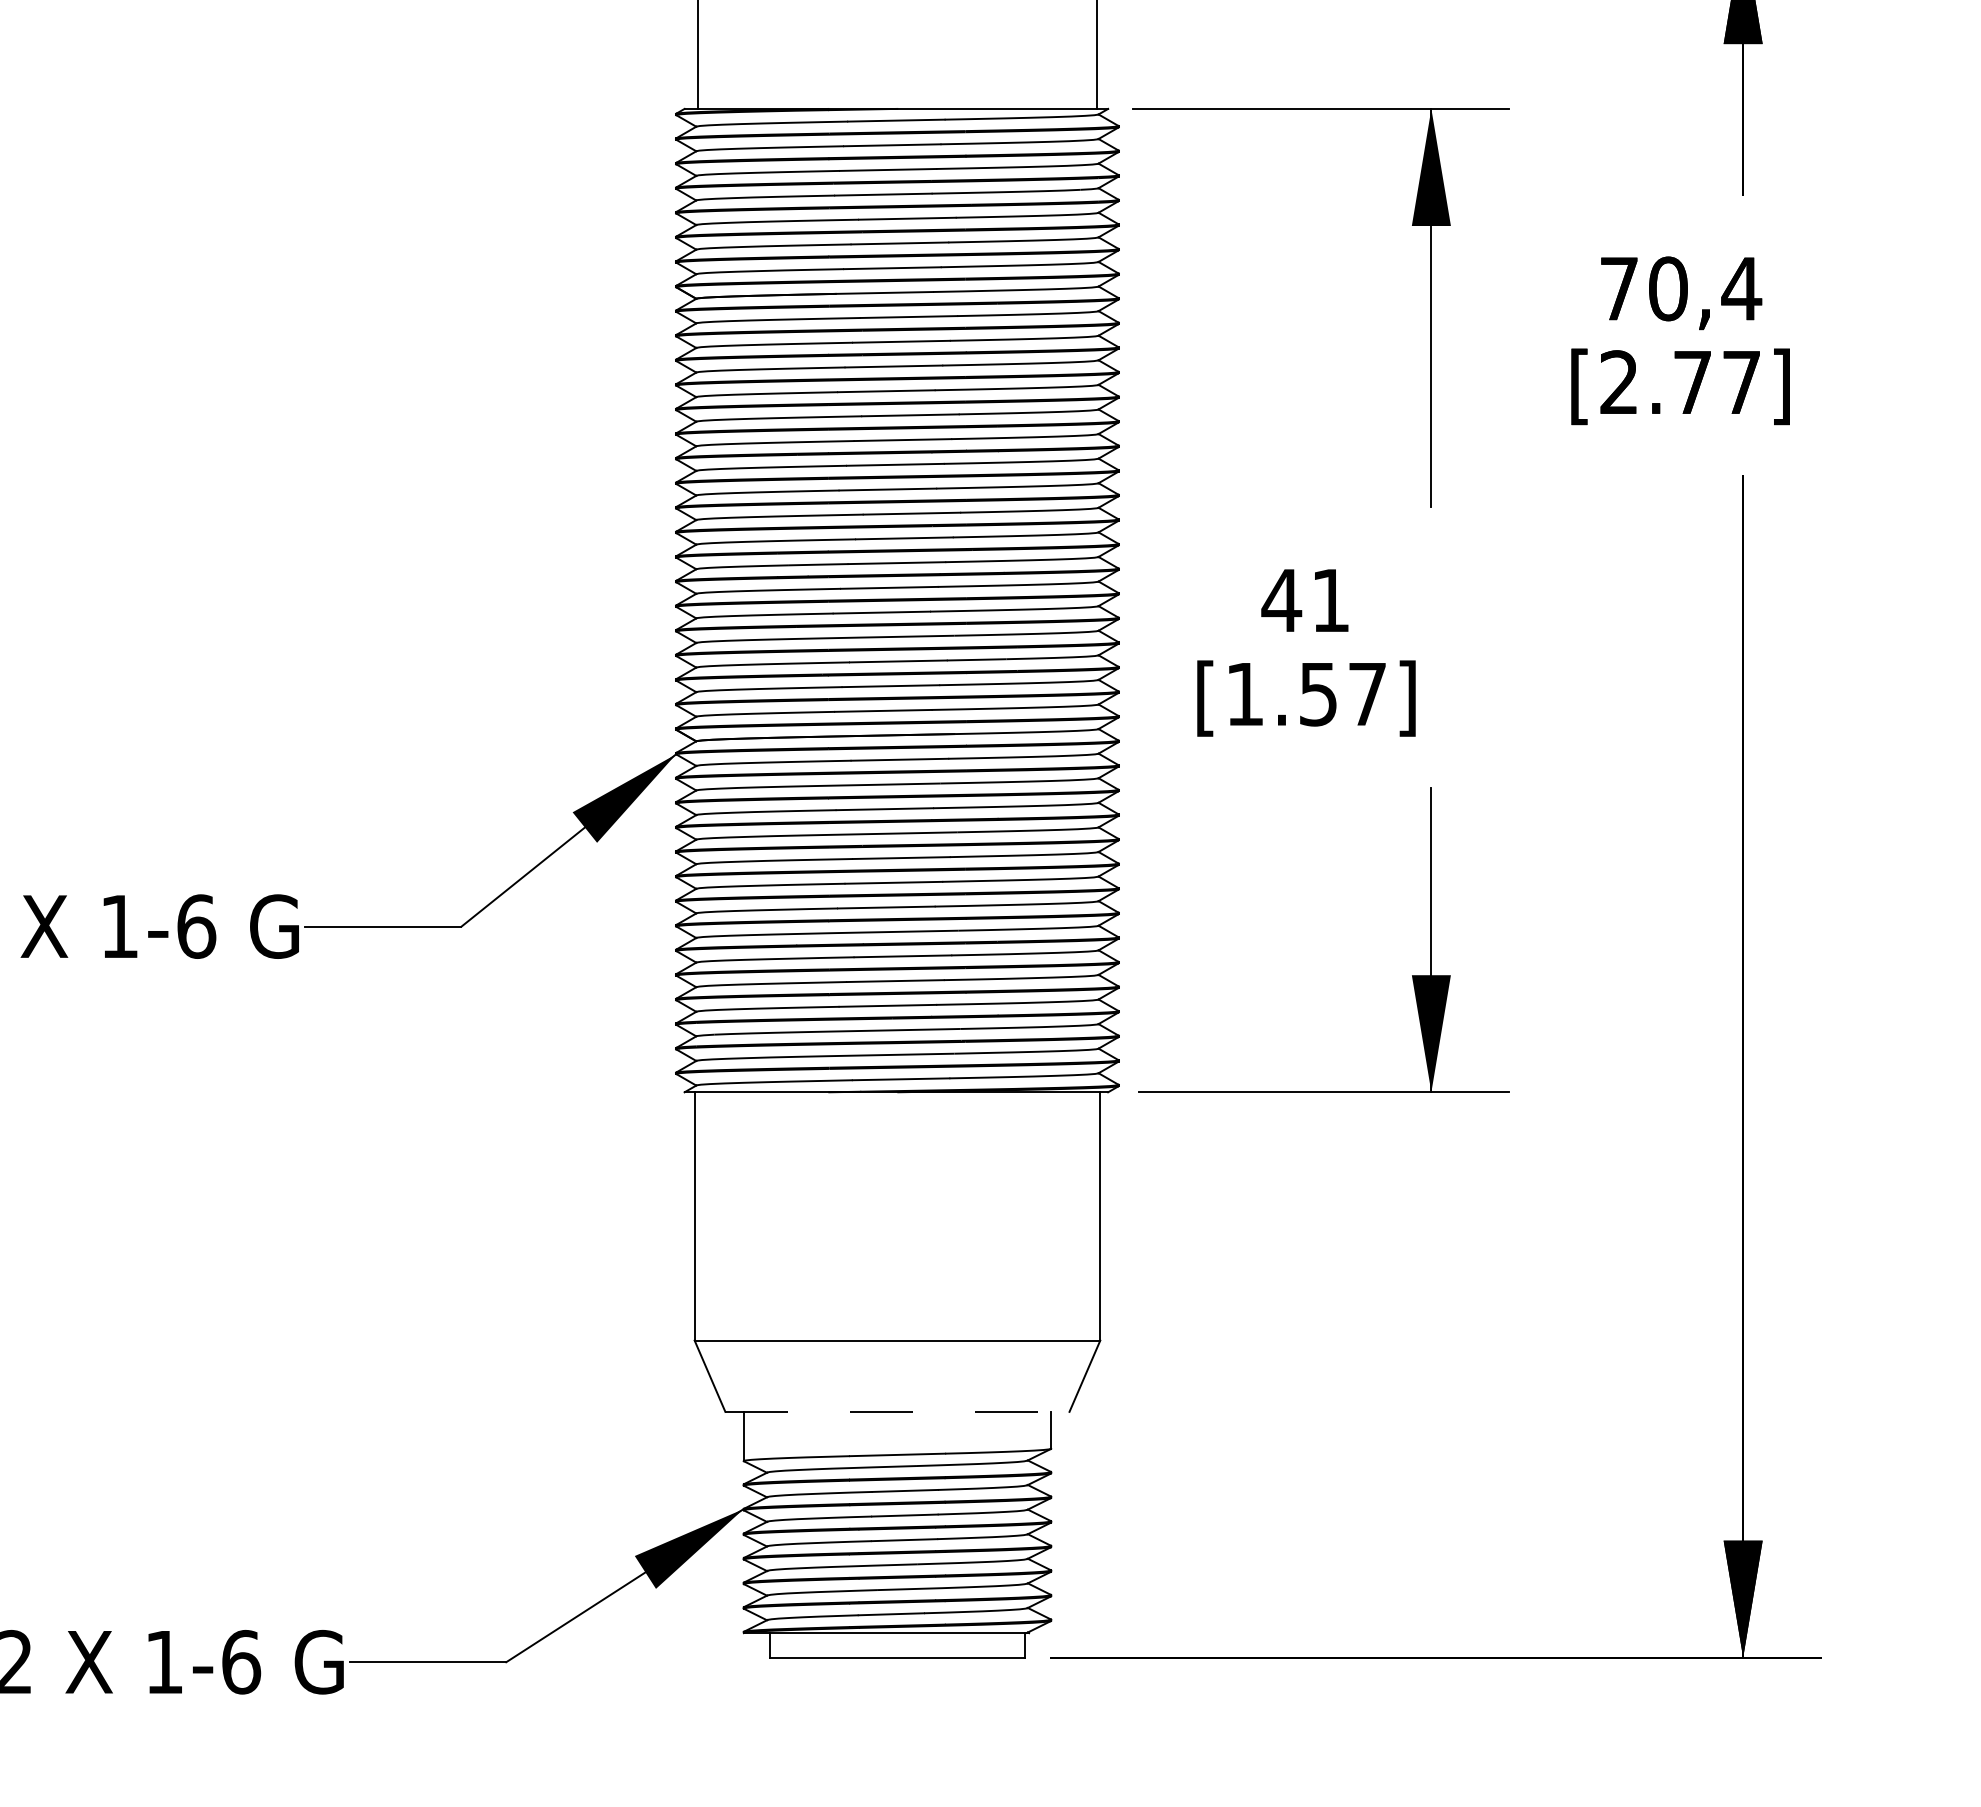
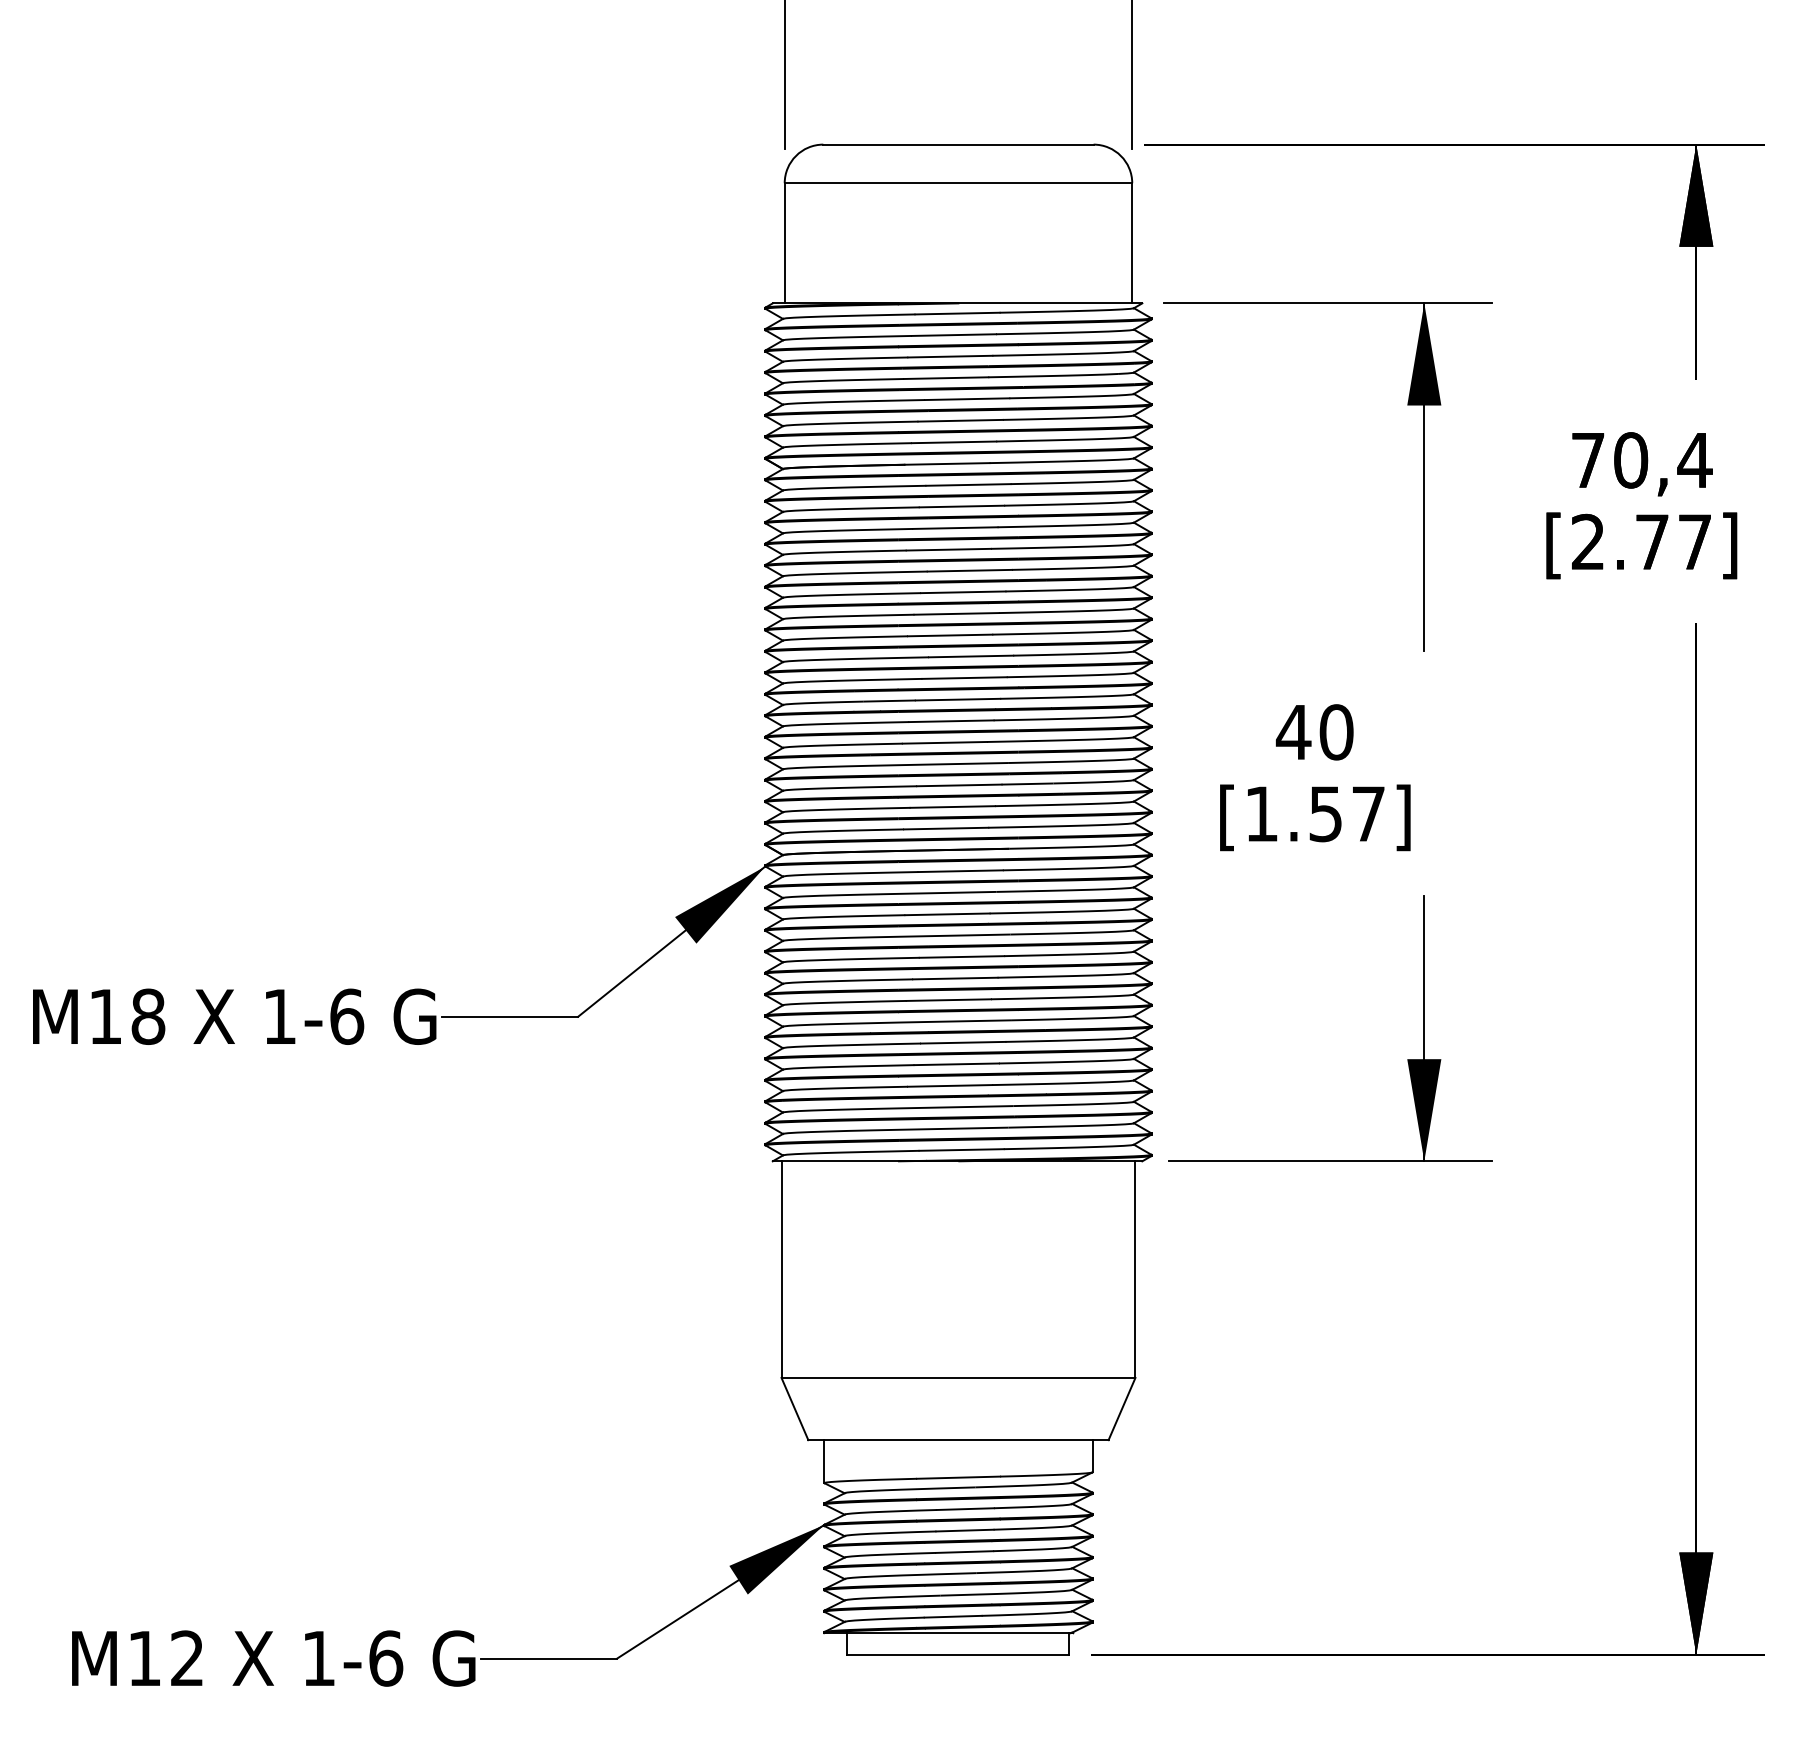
text: (1330, 600) -> (1336, 732), 41 -> 40
line: (897, 1412) -> (958, 1440), dashed -> solid

